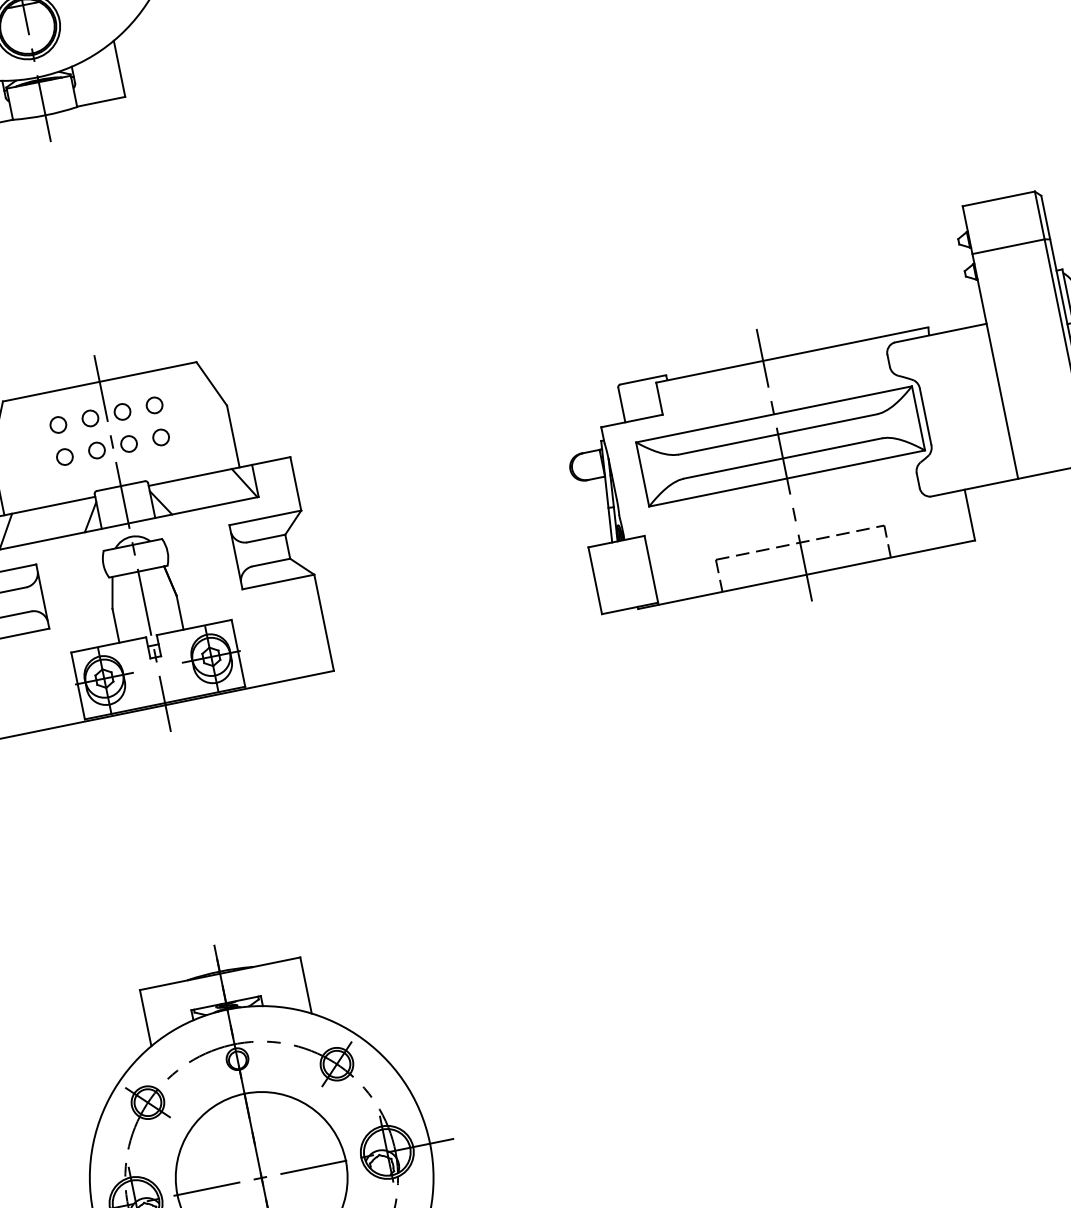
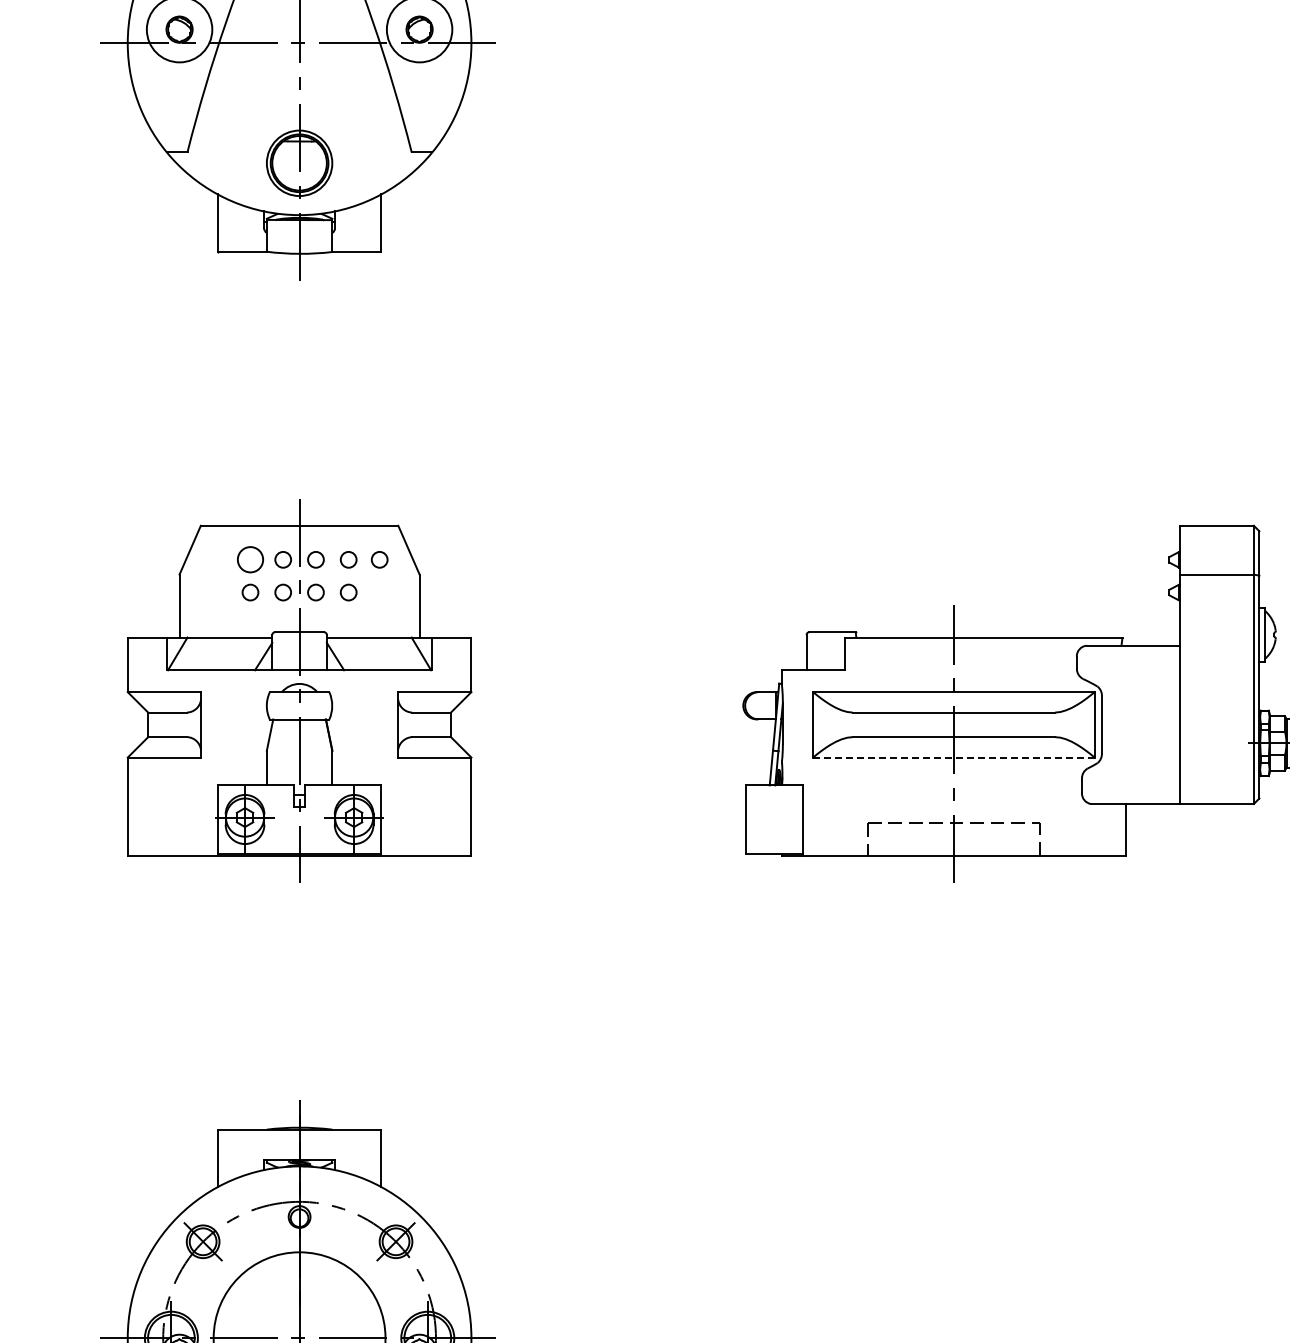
circle: (184, 398) -> (379, 559), added
circle: (58, 424) -> (250, 559), size x1.6
line: (786, 478) -> (953, 757), solid -> dashed

